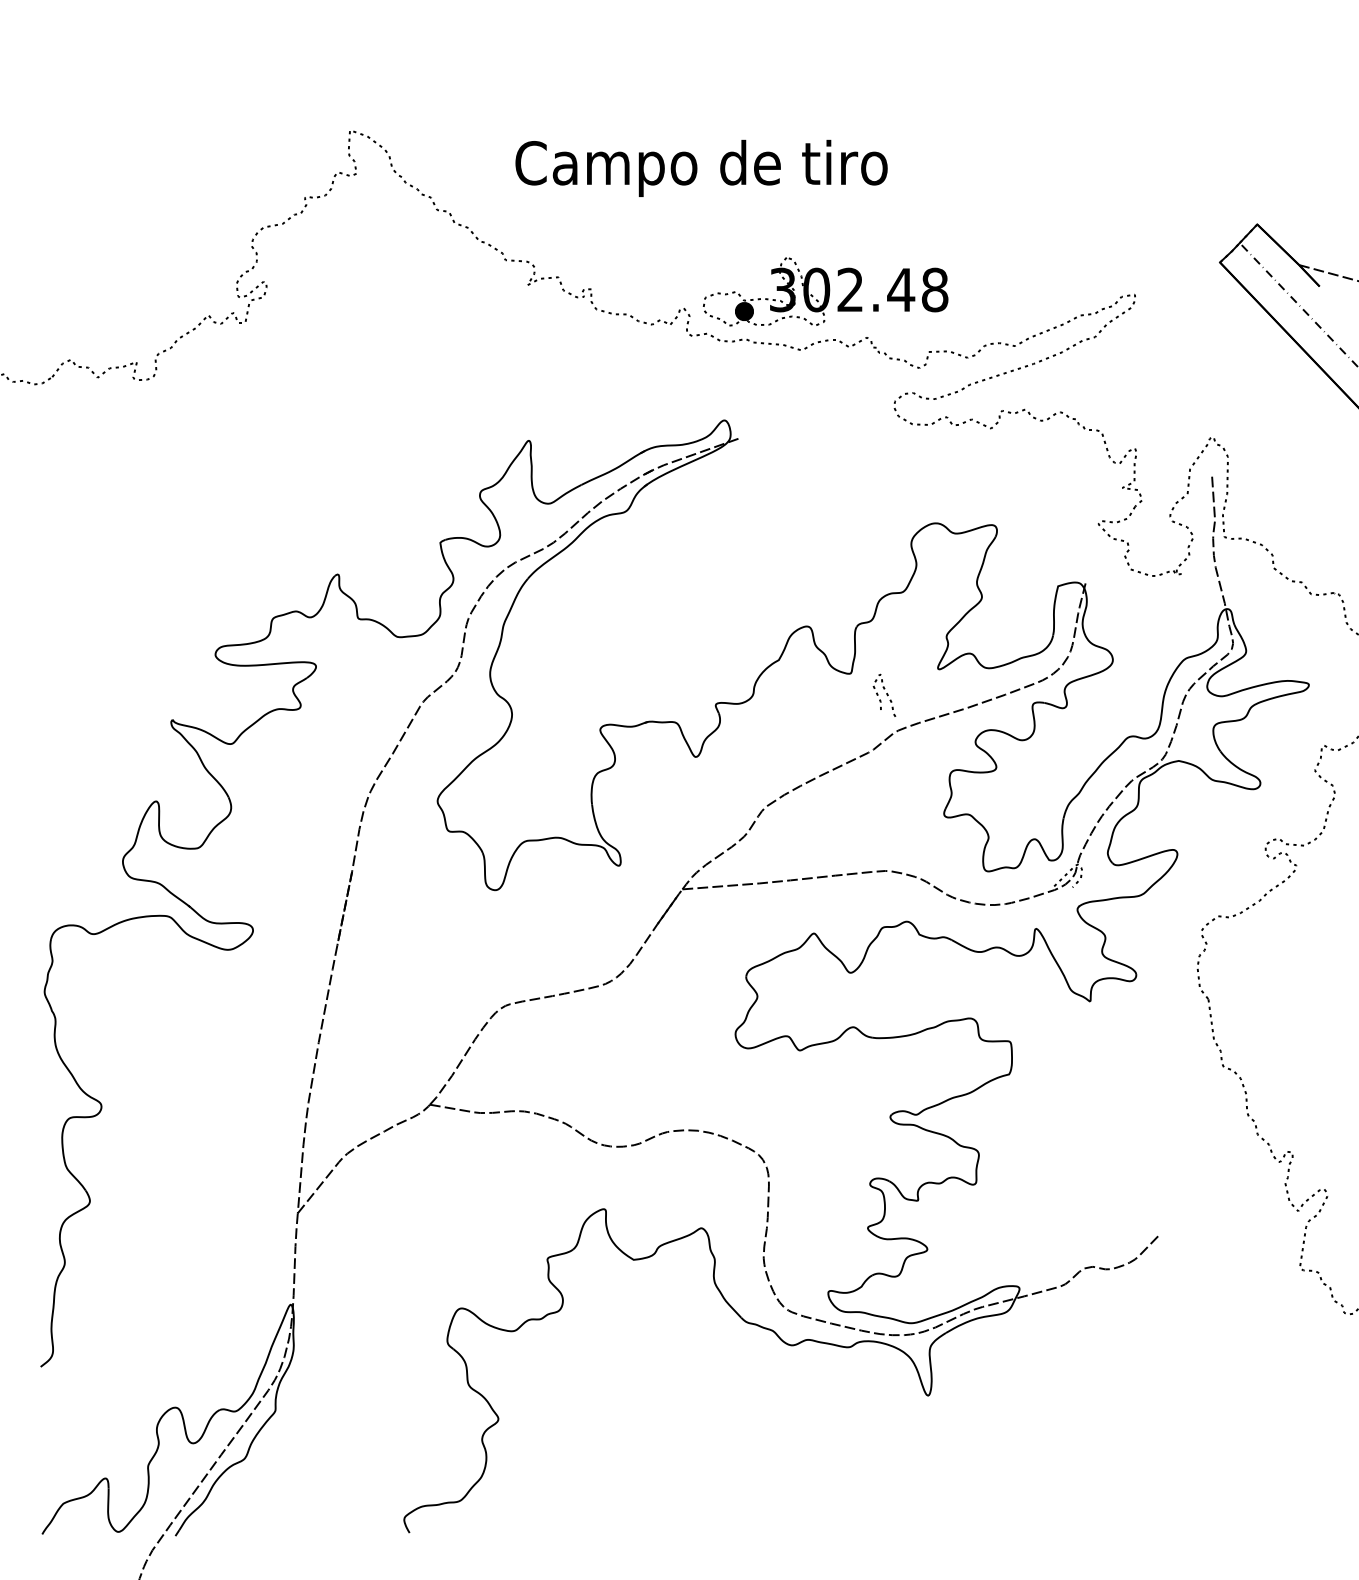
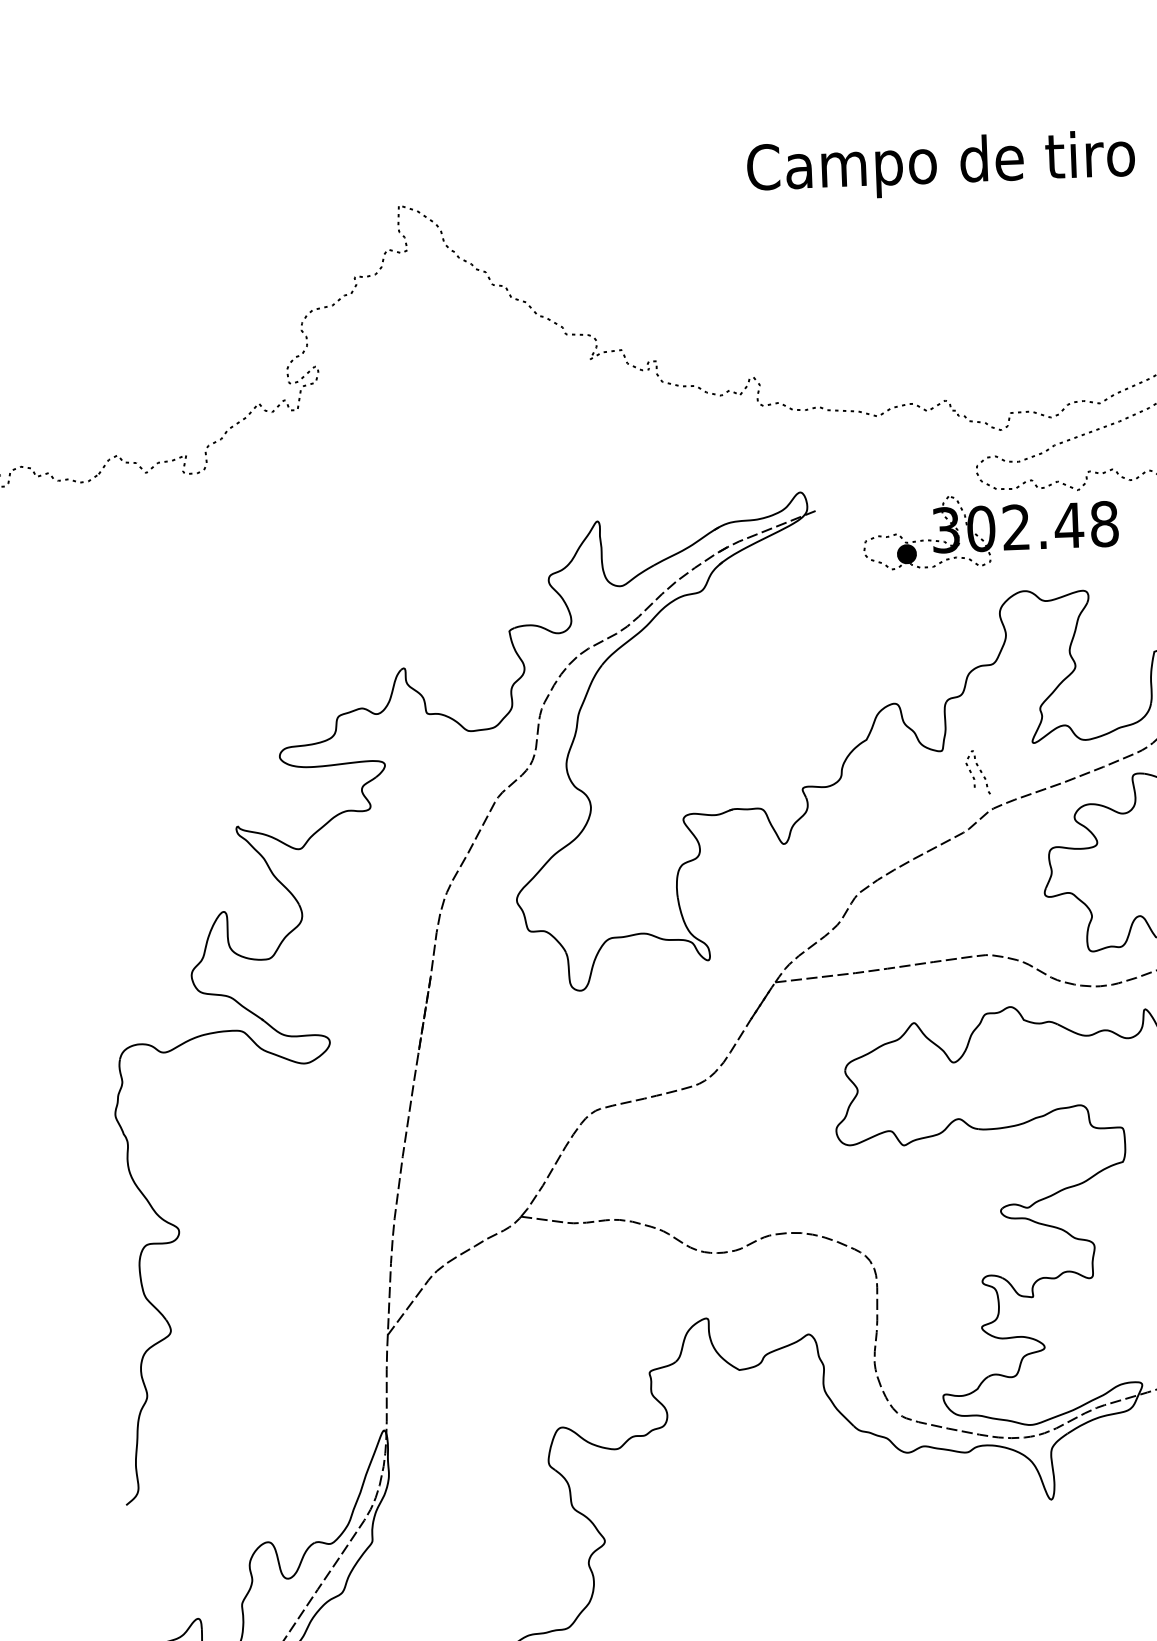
text: (701, 167) -> (941, 164), moved
part: (825, 291) -> (990, 530), moved

